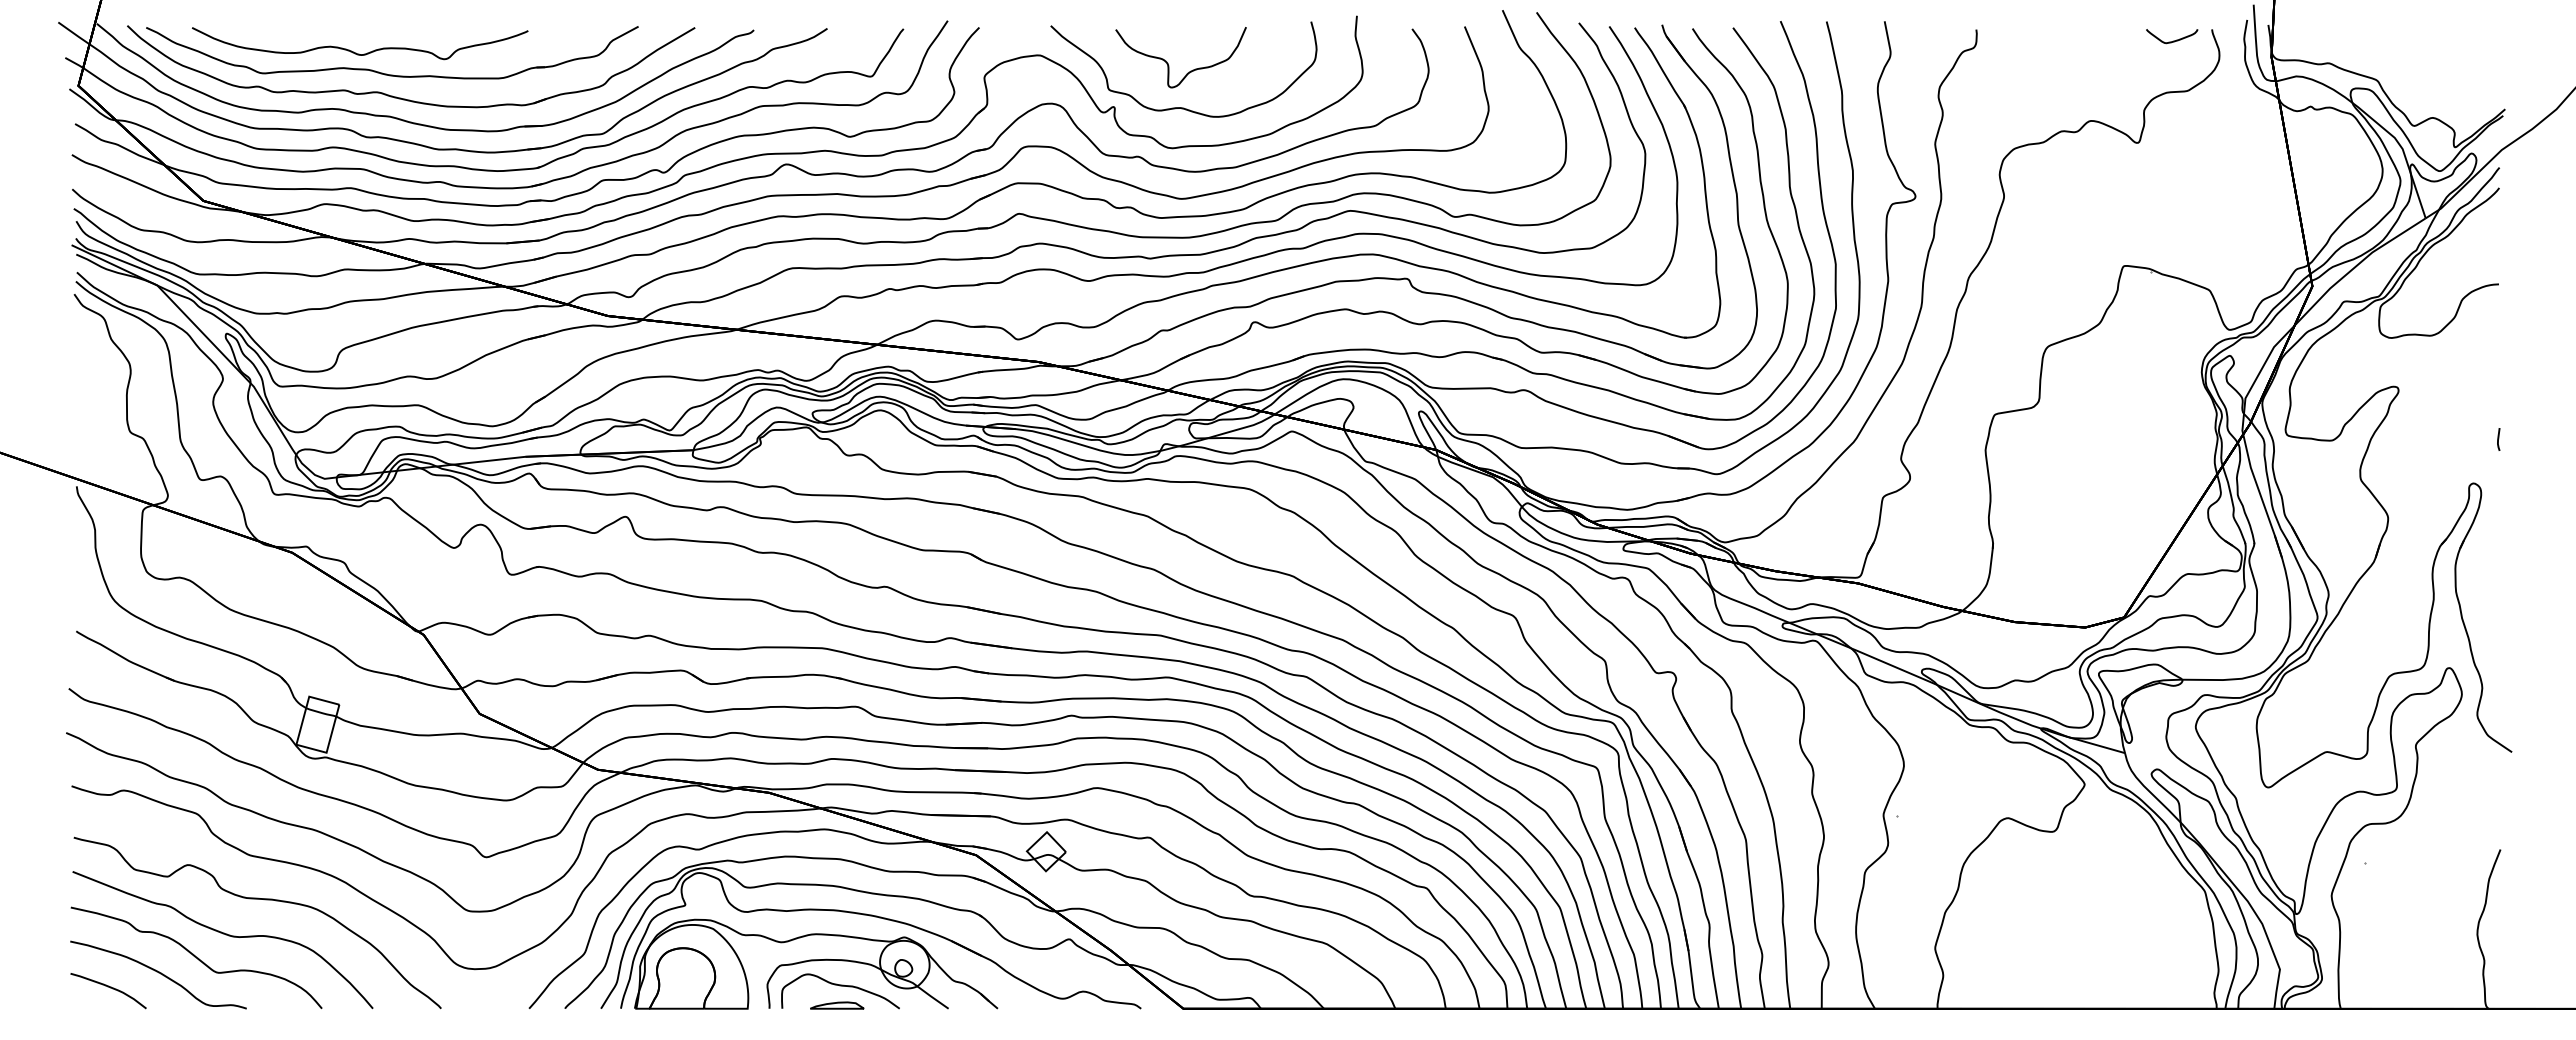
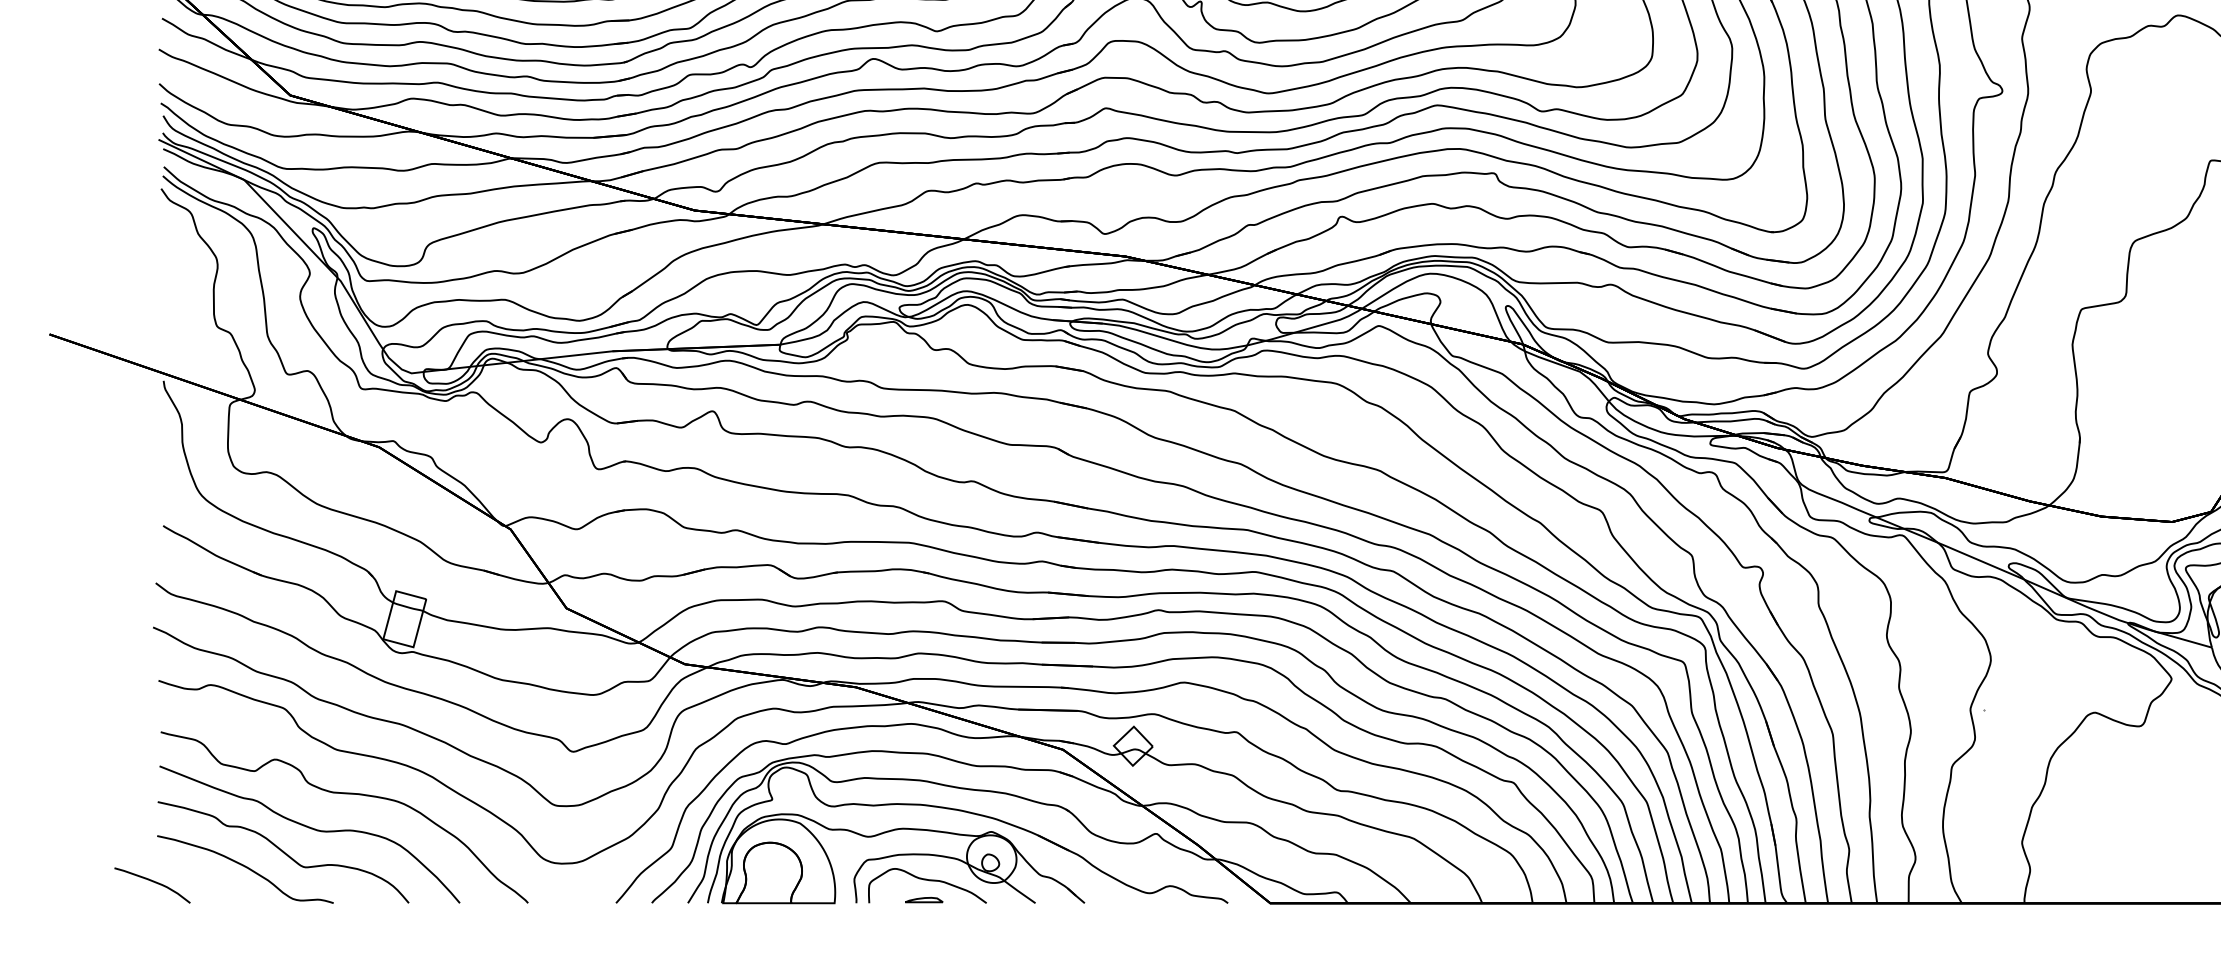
curve: (110, 988) -> (154, 883), moved
part: (837, 1005) -> (924, 900), size x0.7

